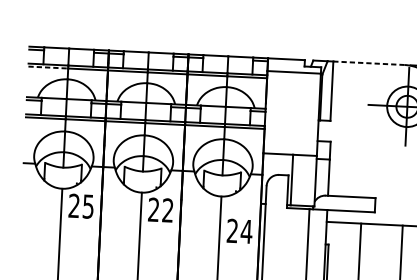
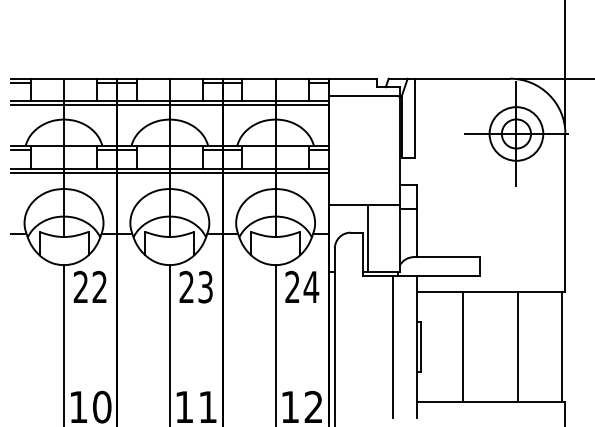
line: (368, 63) -> (462, 78), dashed -> solid
line: (49, 67) -> (38, 105), dashed -> solid
text: (88, 206) -> (99, 286), 25 -> 22
text: (167, 210) -> (205, 287), 22 -> 23
text: (240, 230) -> (302, 286), moved

